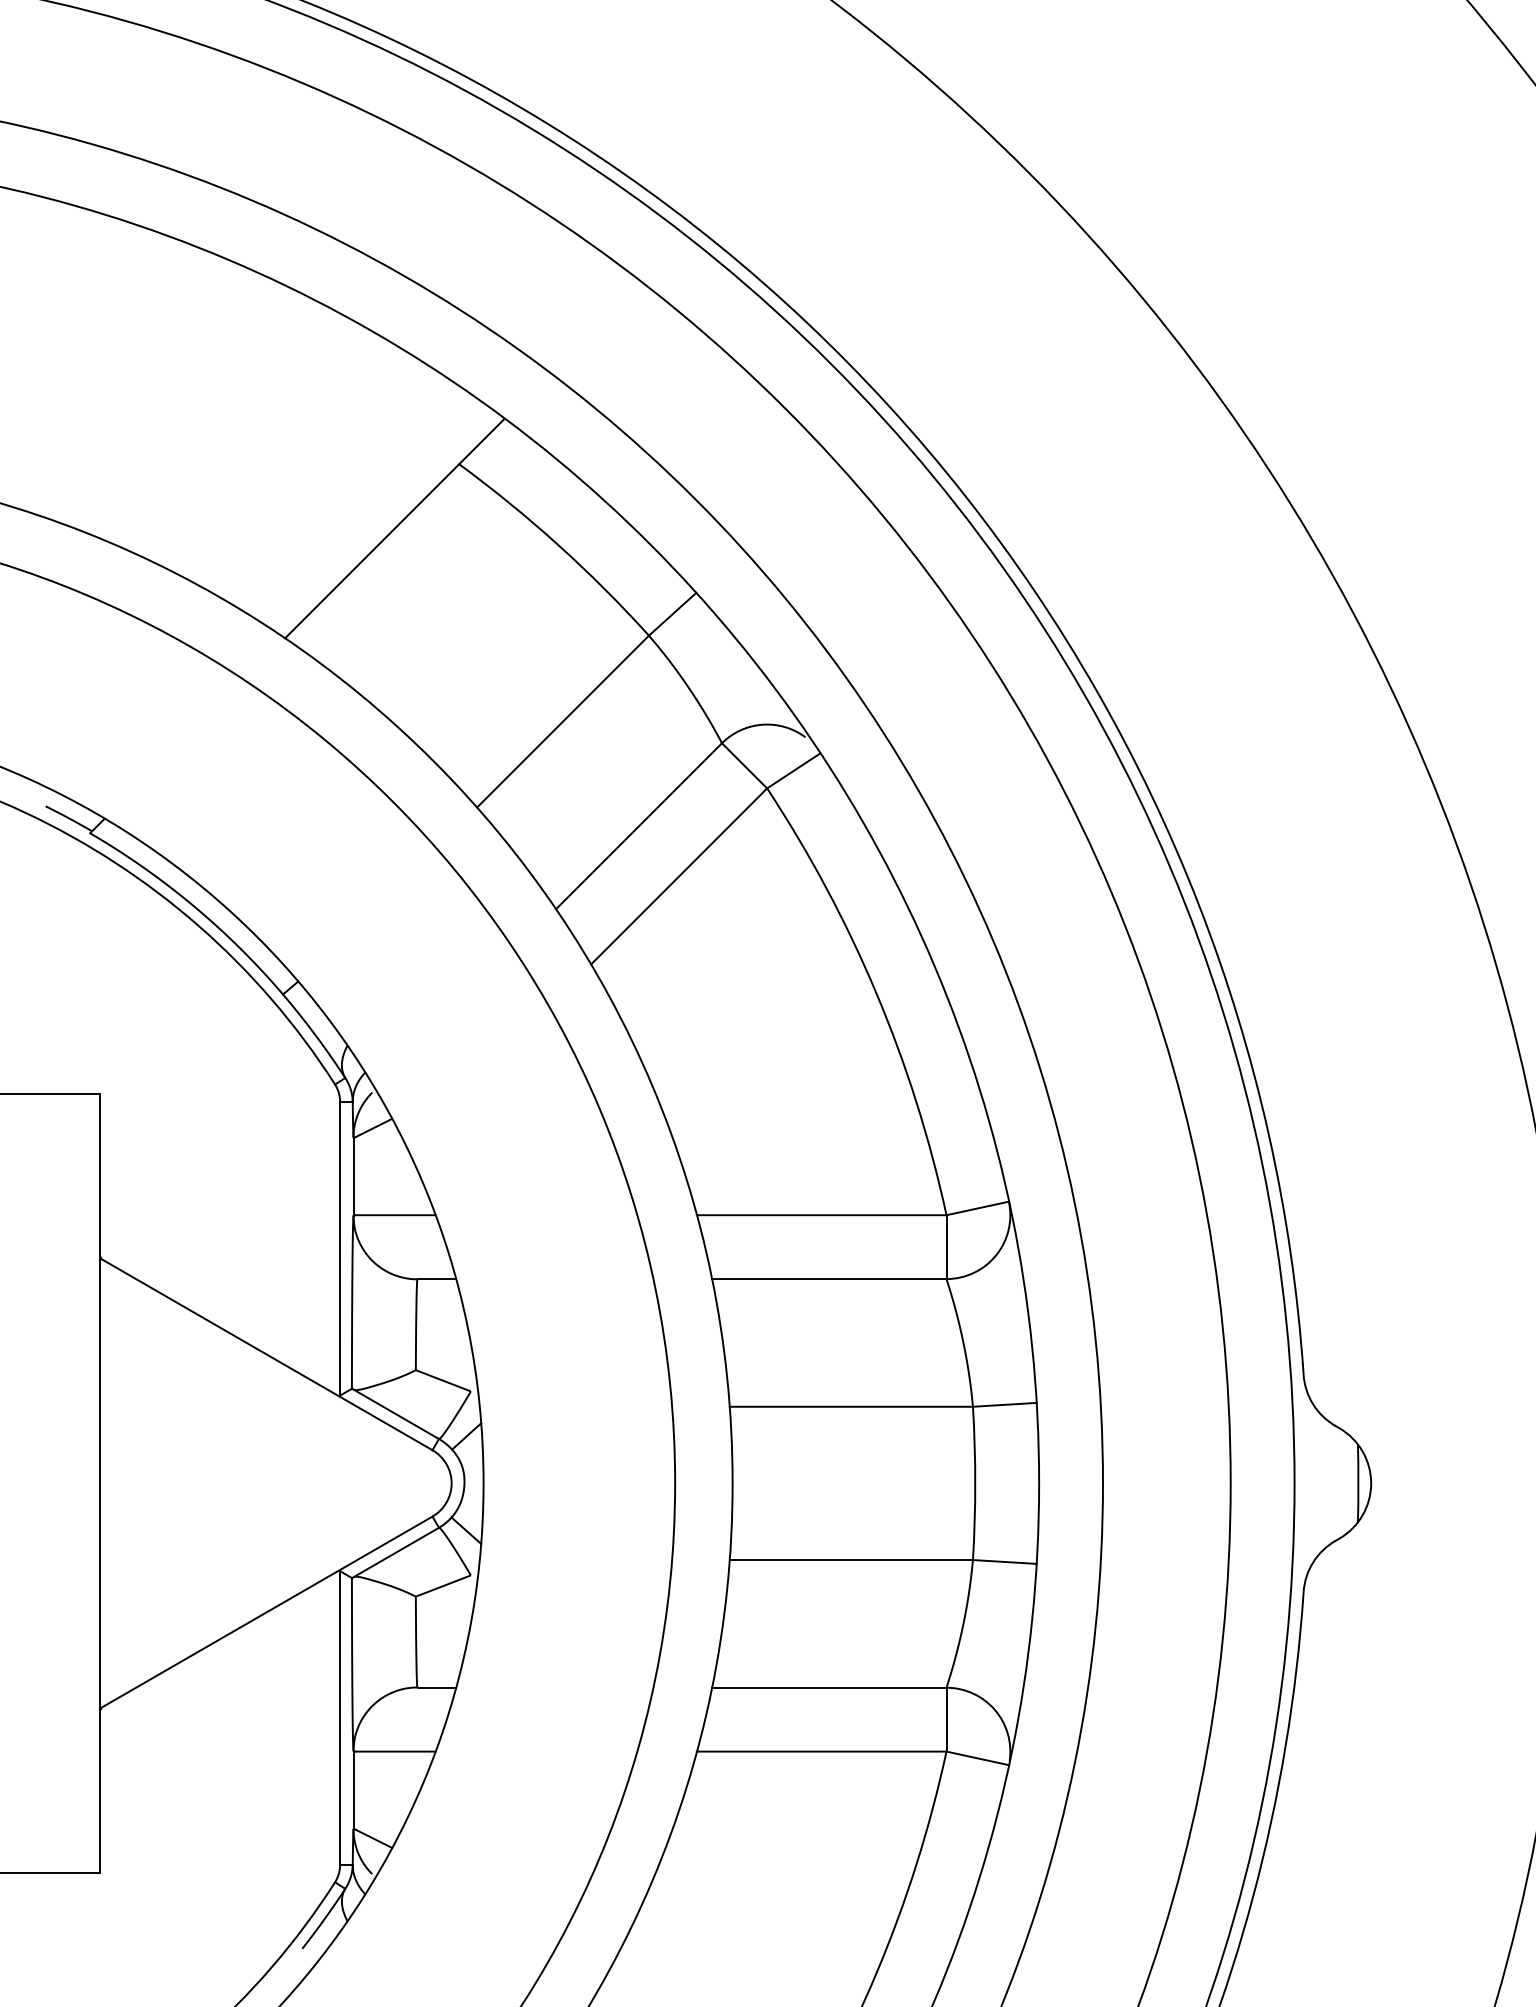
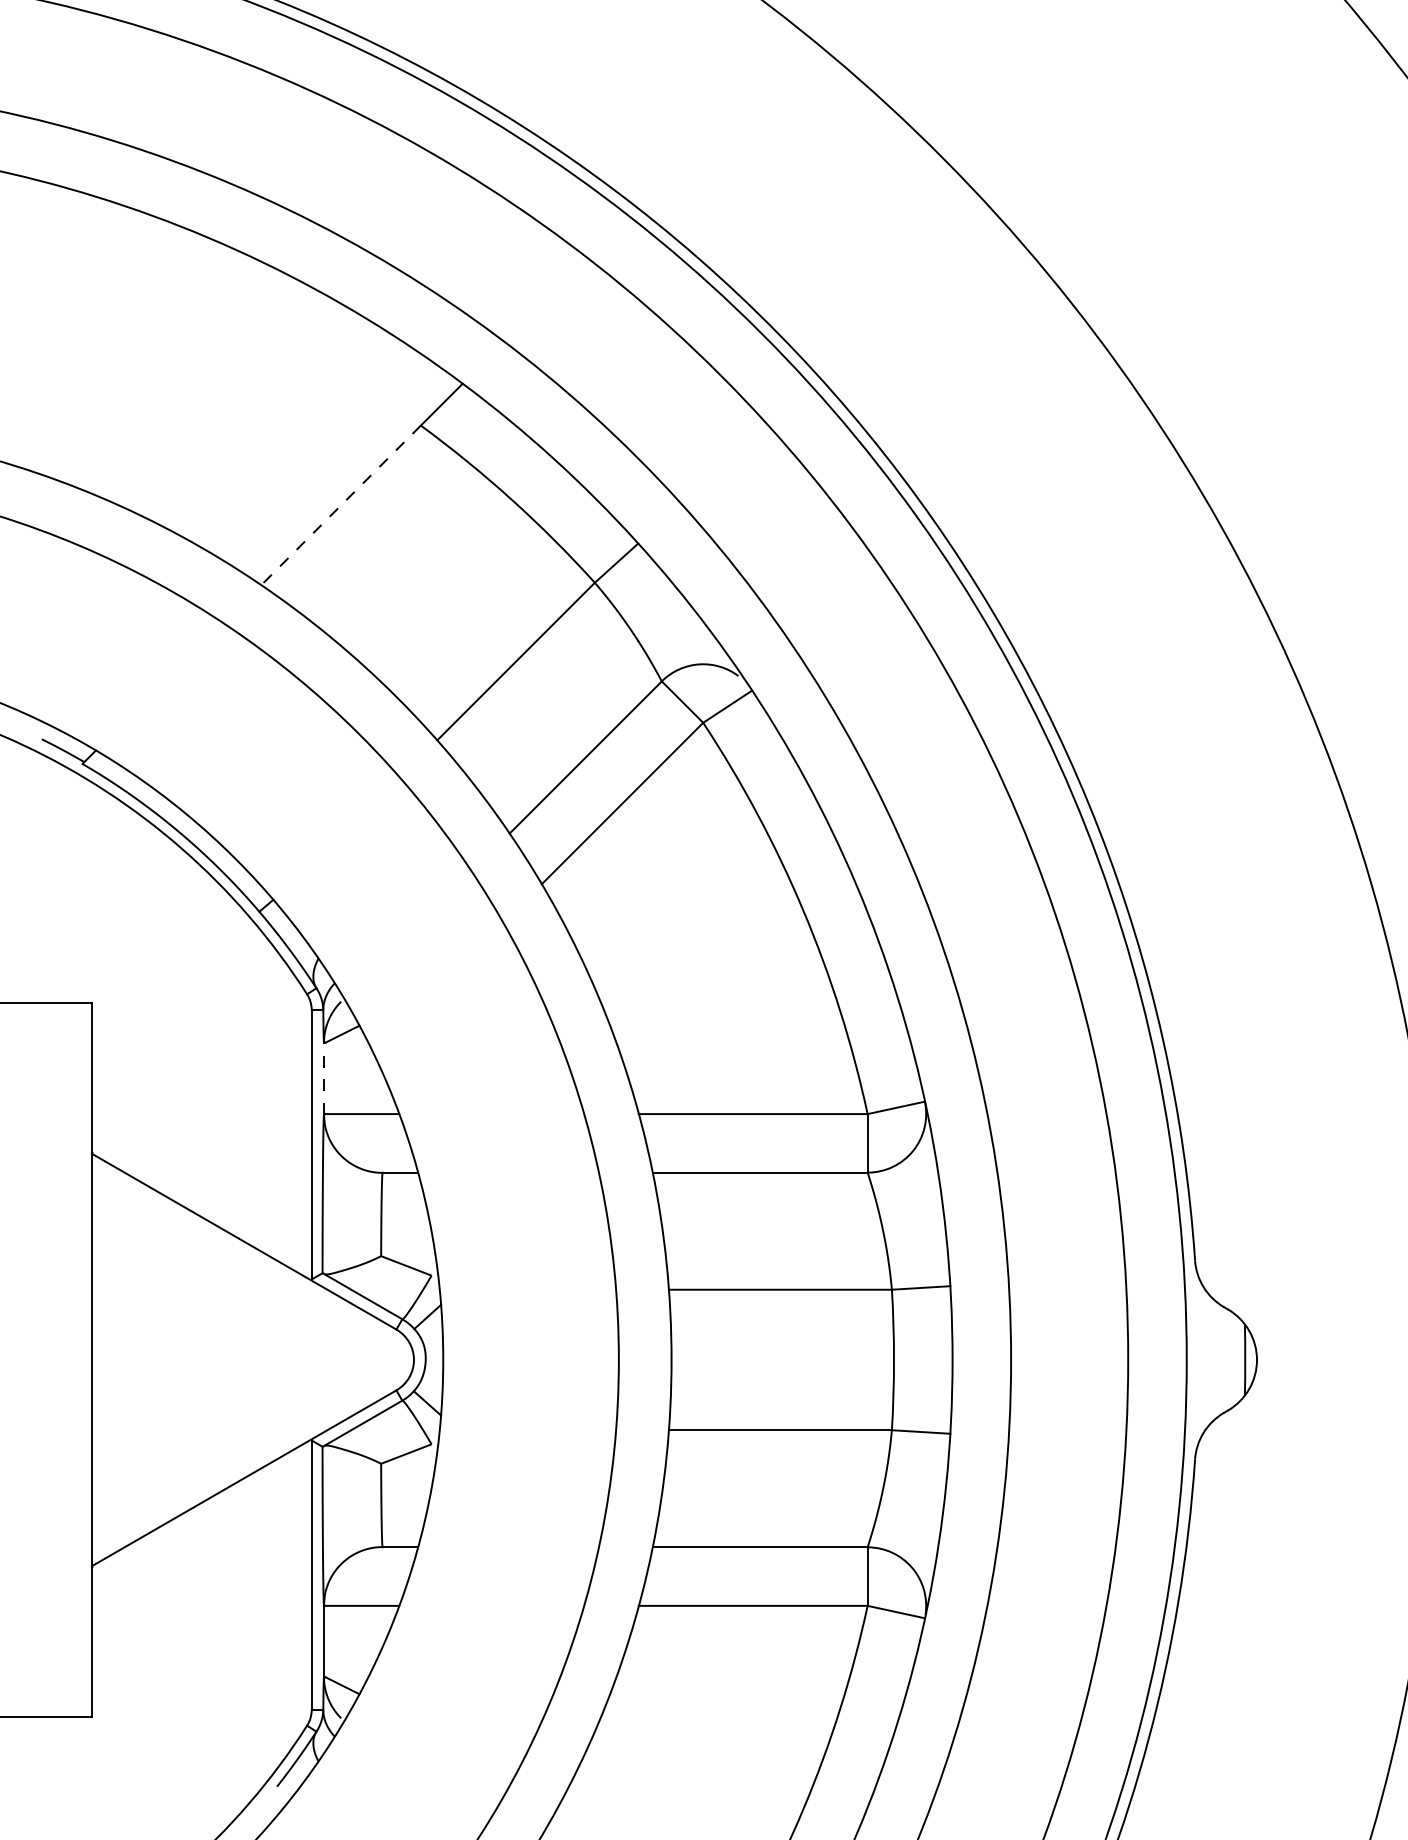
line: (371, 551) -> (340, 505), solid -> dashed
line: (353, 1176) -> (323, 1078), solid -> dashed

